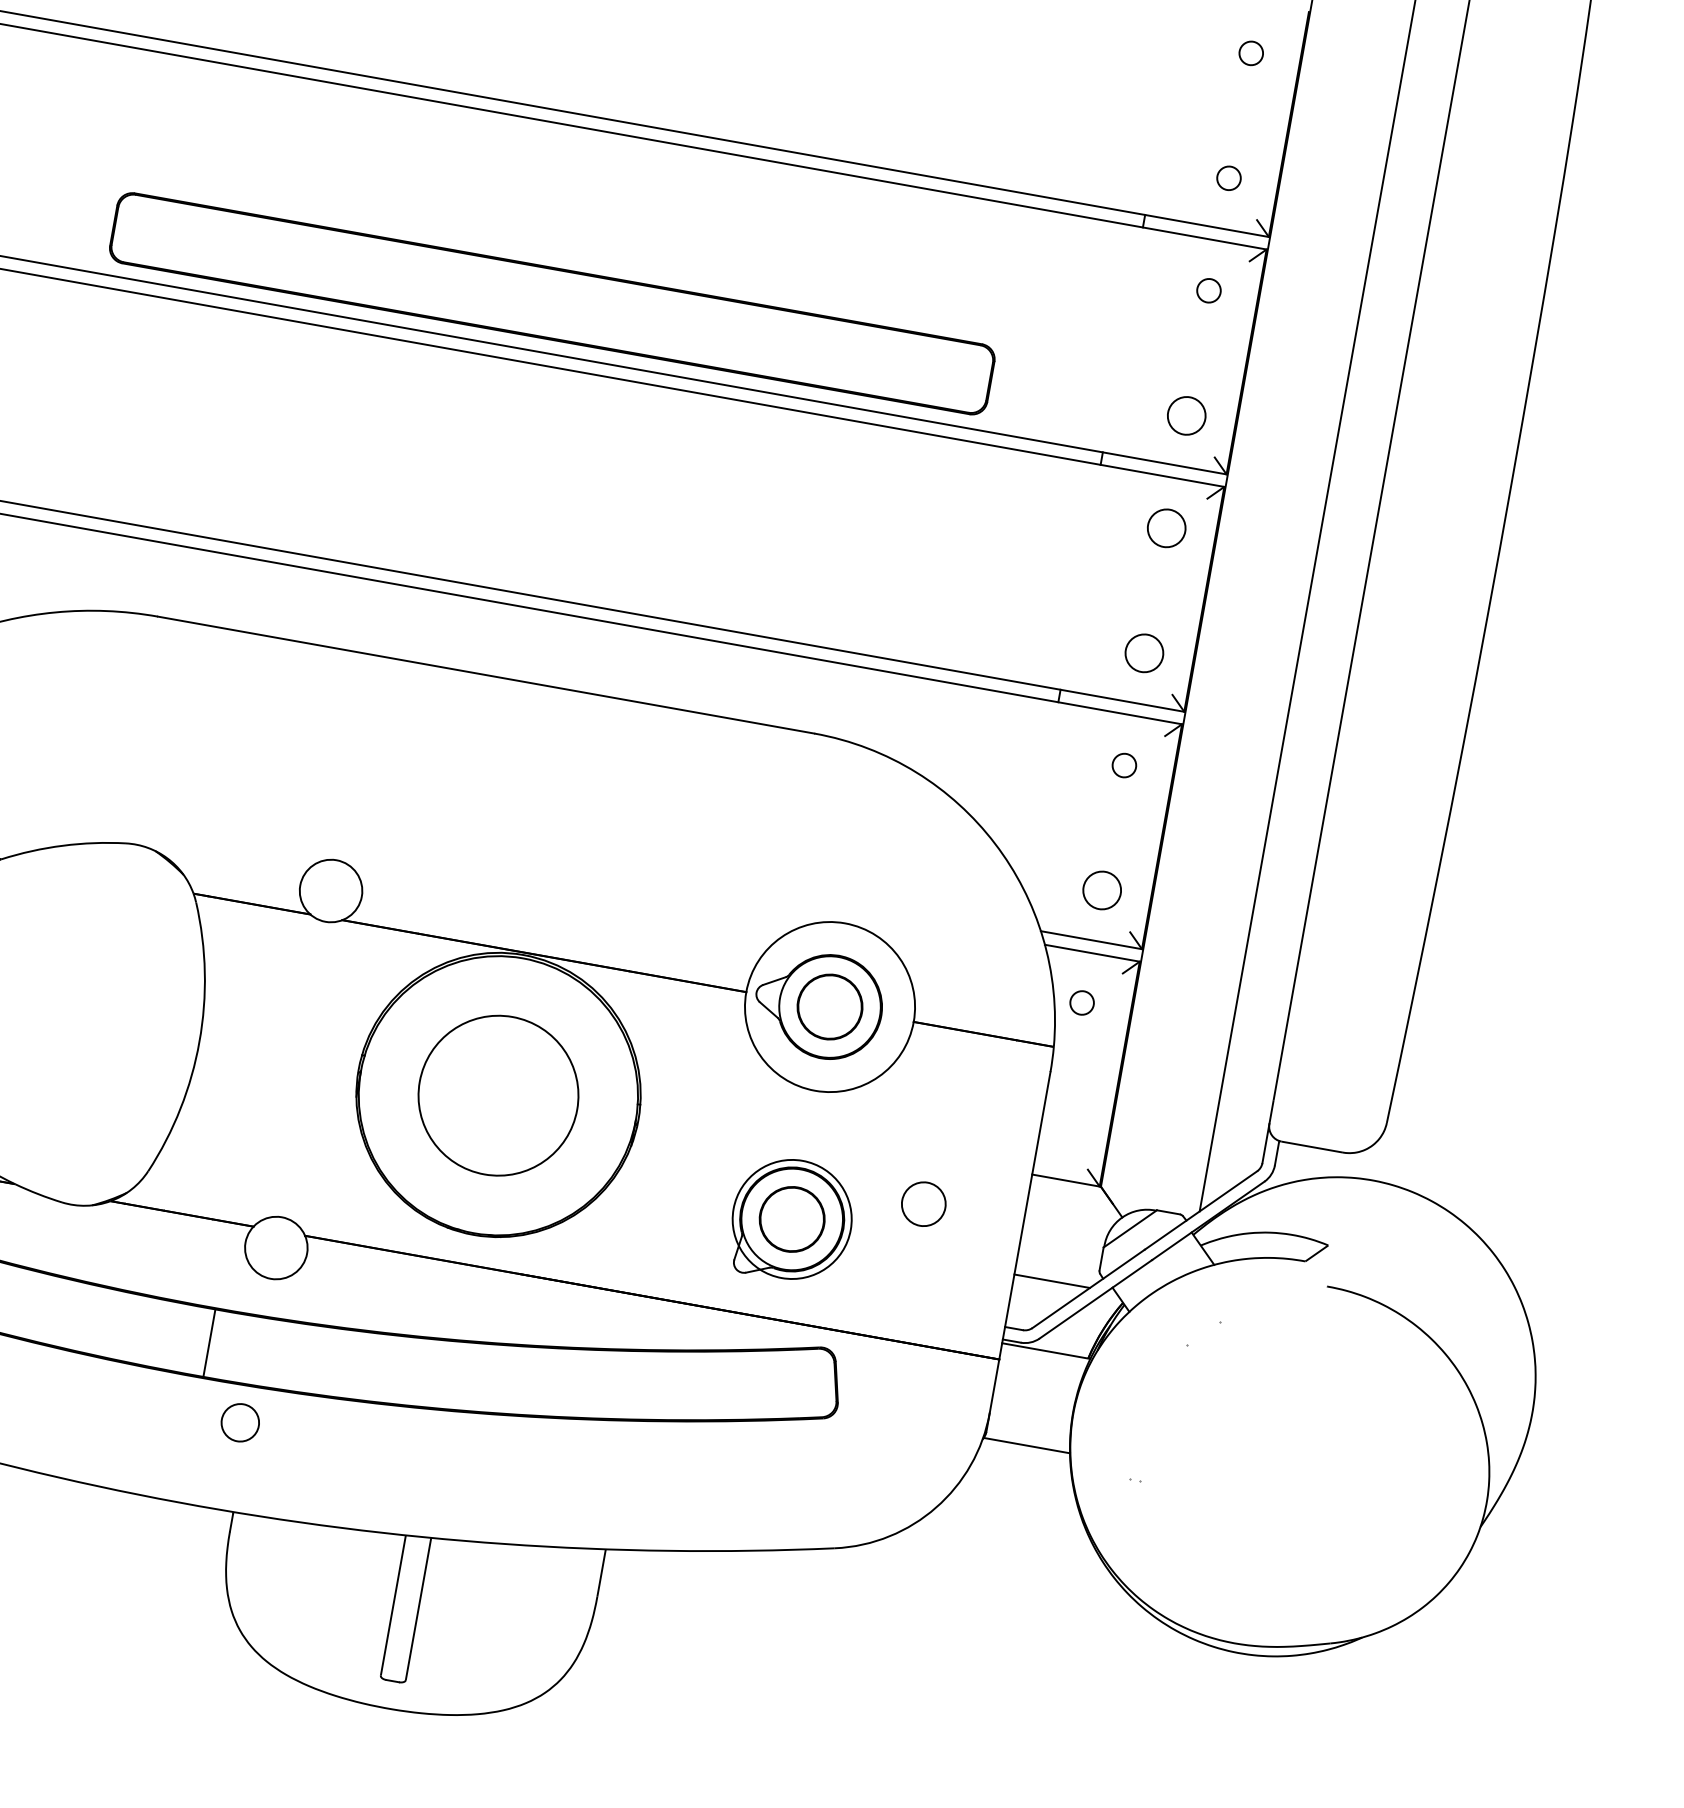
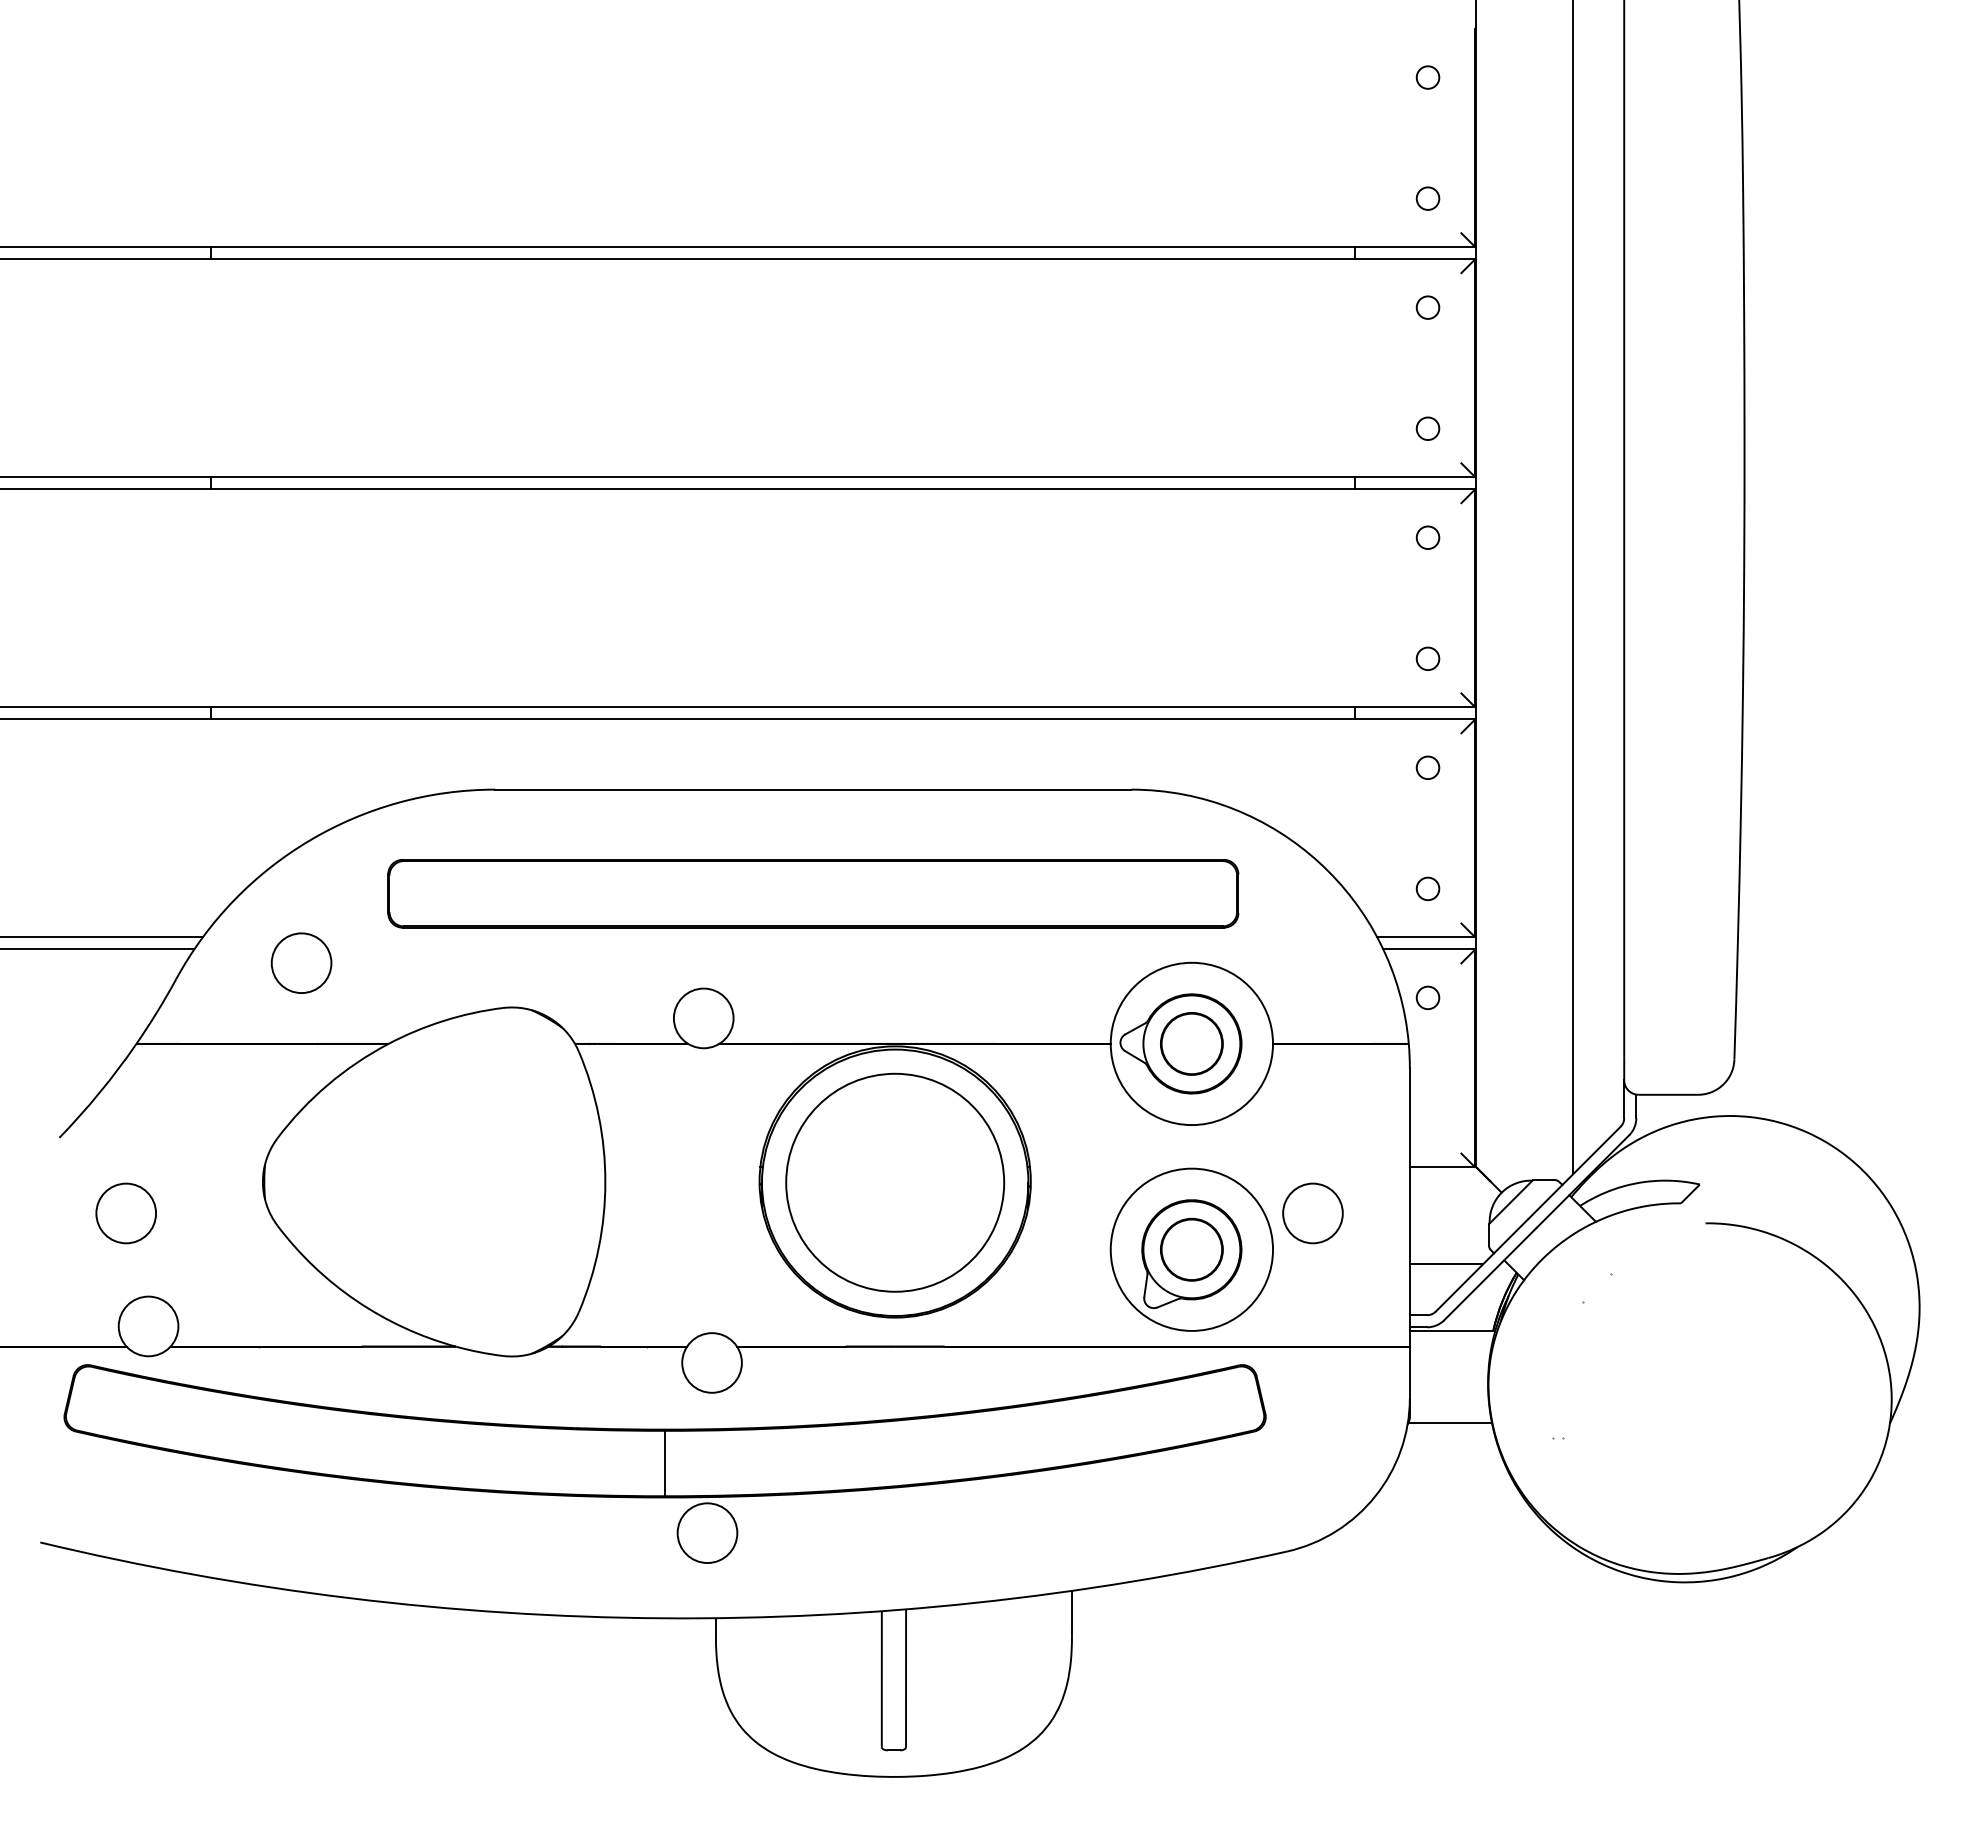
part: (552, 303) -> (813, 893), moved
circle: (1186, 415) -> (1427, 428), size x0.62
circle: (1166, 527) -> (1427, 537), size x0.62
circle: (1143, 652) -> (1427, 658), size x0.62
circle: (1101, 889) -> (1427, 888), size x0.62
circle: (498, 1095) -> (895, 1182), size x1.43
circle: (923, 1204) -> (1312, 1213), size x1.43
circle: (791, 1219) -> (1191, 1249), size x1.43
circle: (240, 1423) -> (707, 1533), size x1.67

